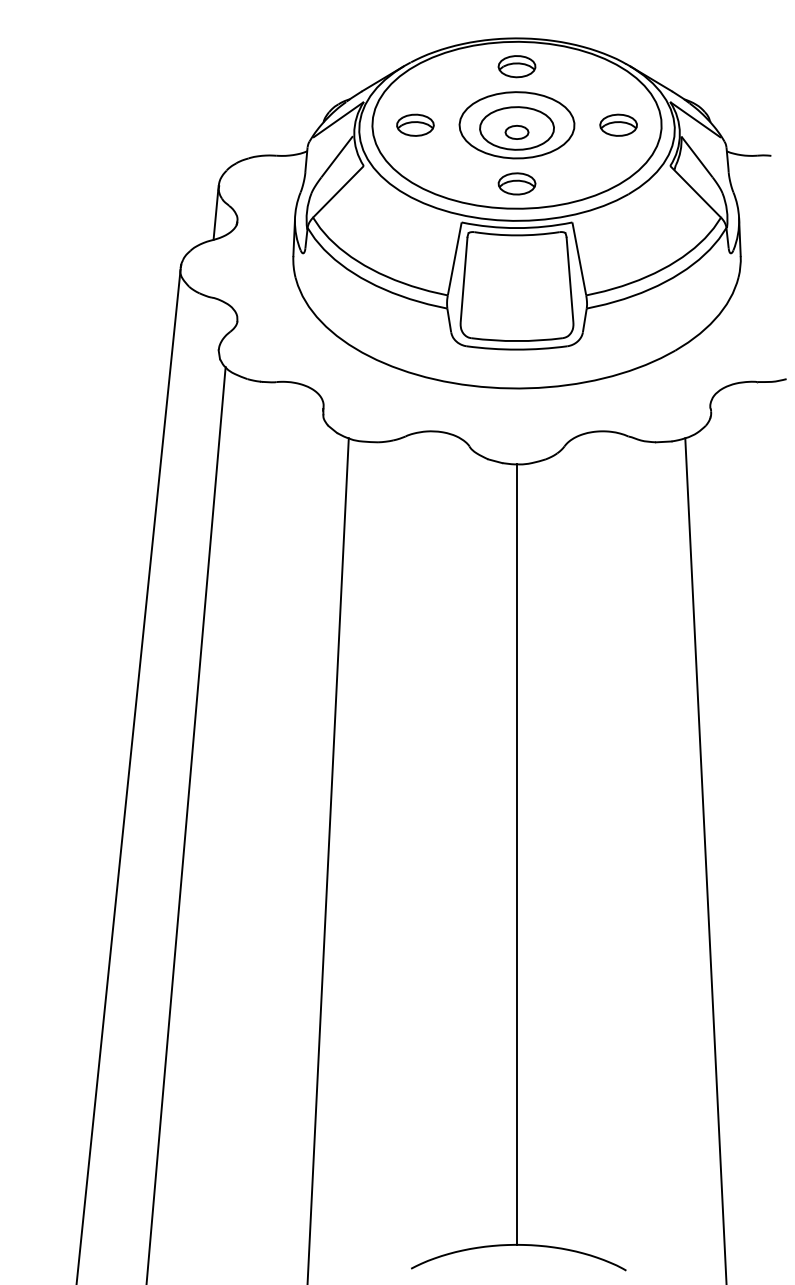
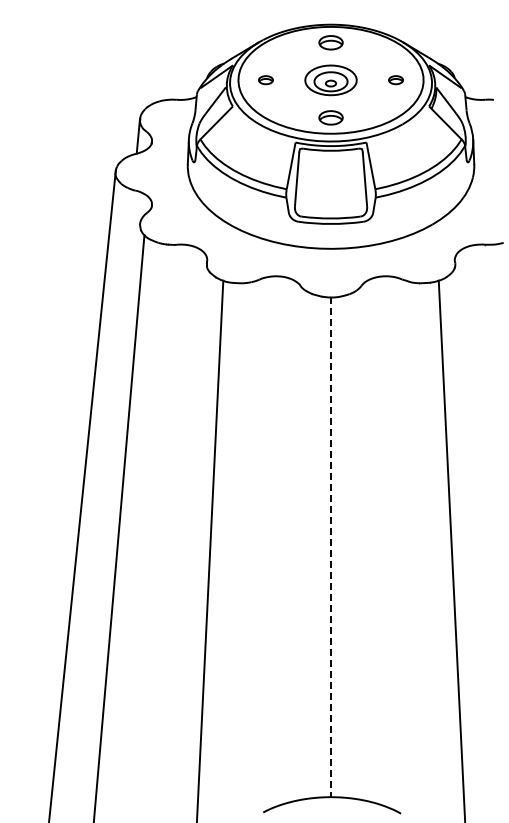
part: (414, 123) -> (265, 79), size x0.6
part: (617, 123) -> (395, 79), size x0.6
part: (516, 125) -> (330, 80), size x0.7
line: (517, 854) -> (331, 547), solid -> dashed

